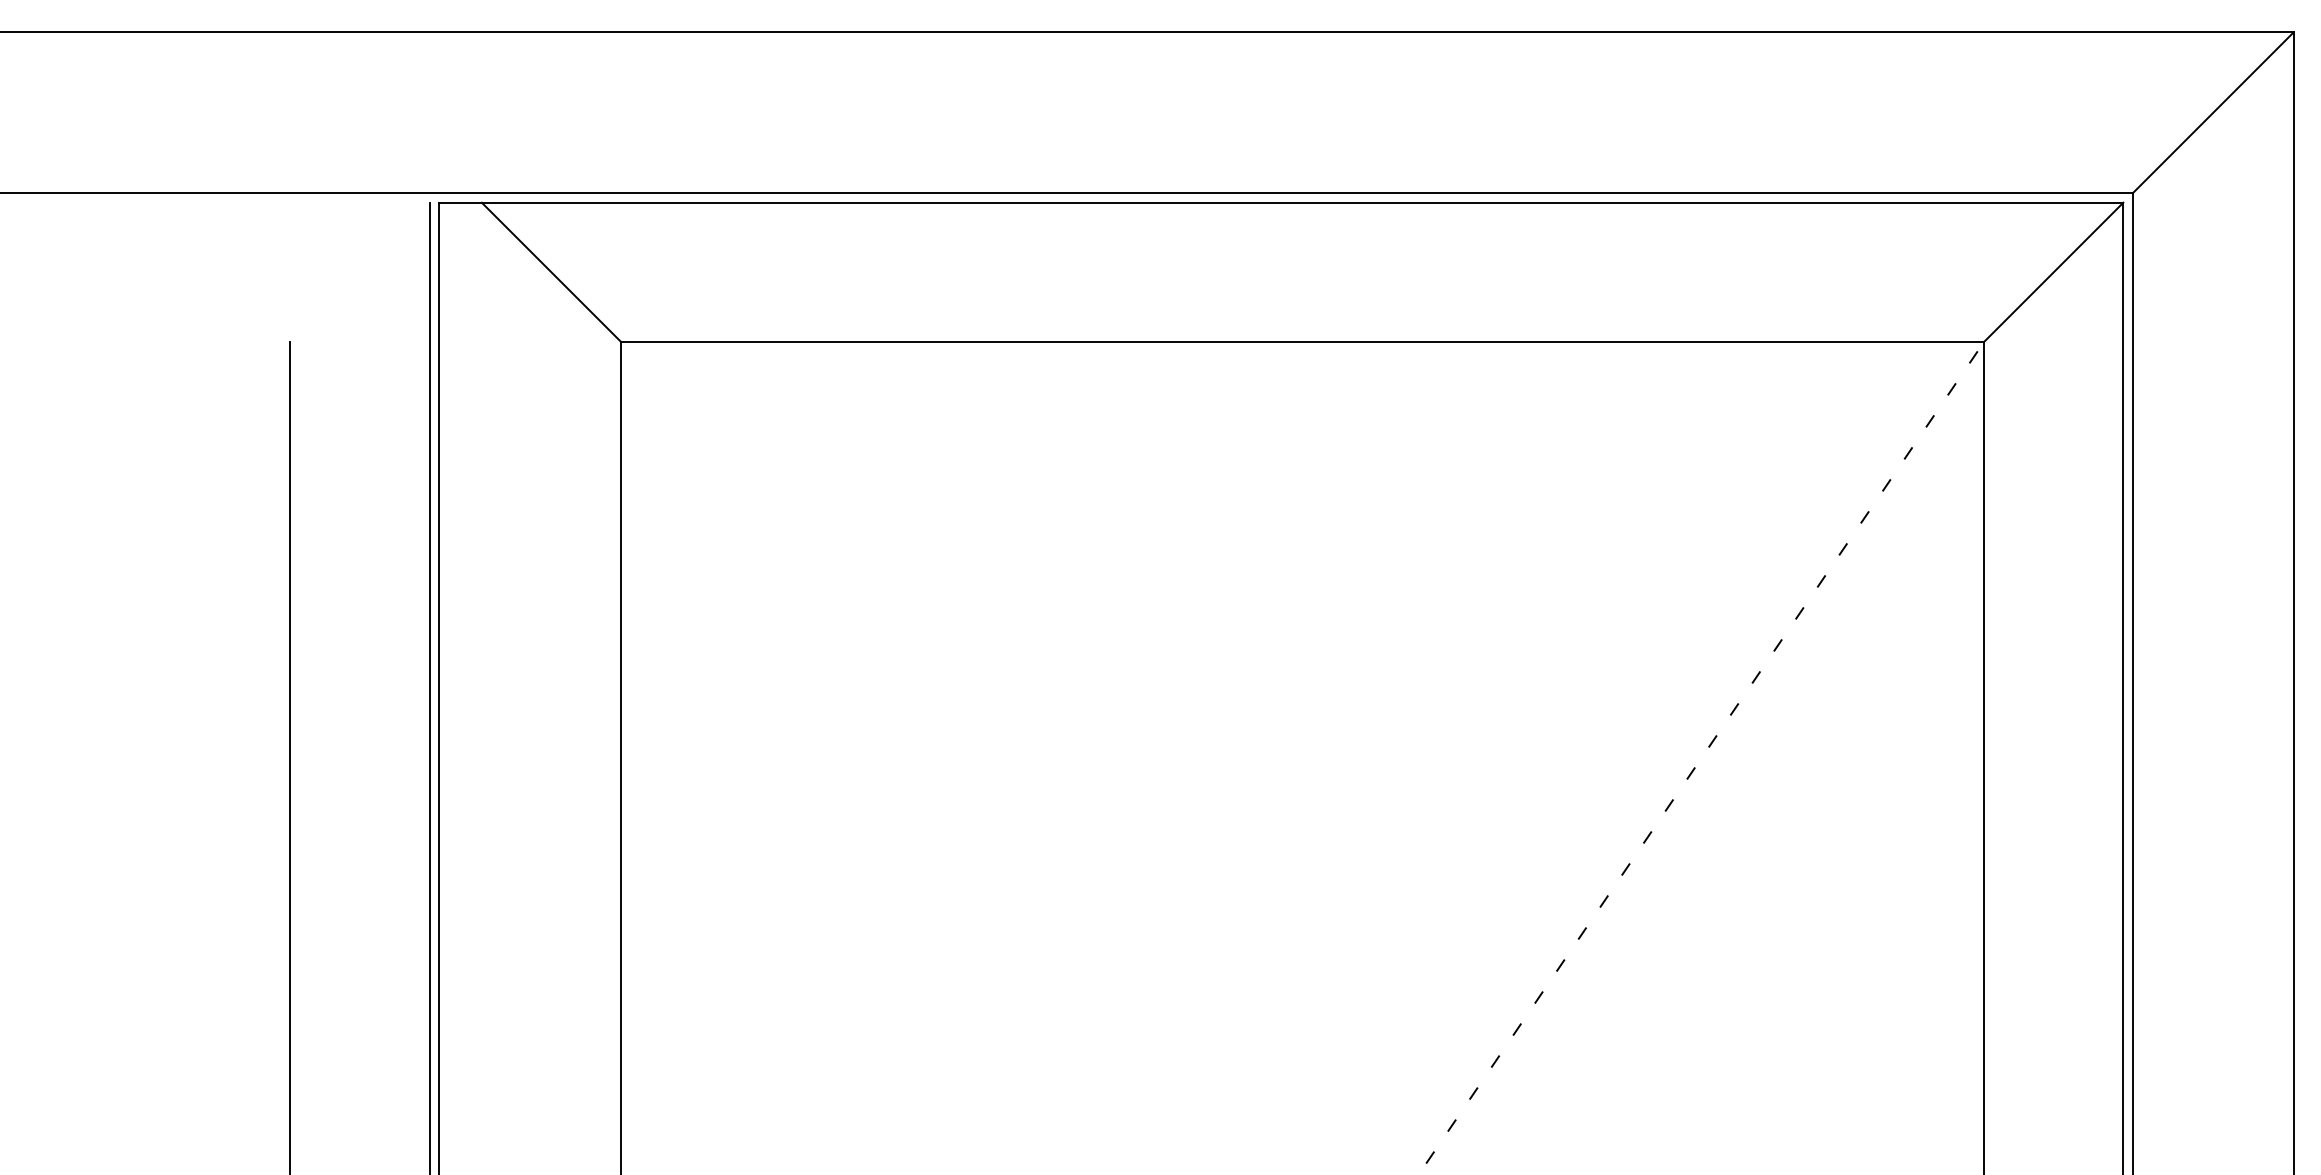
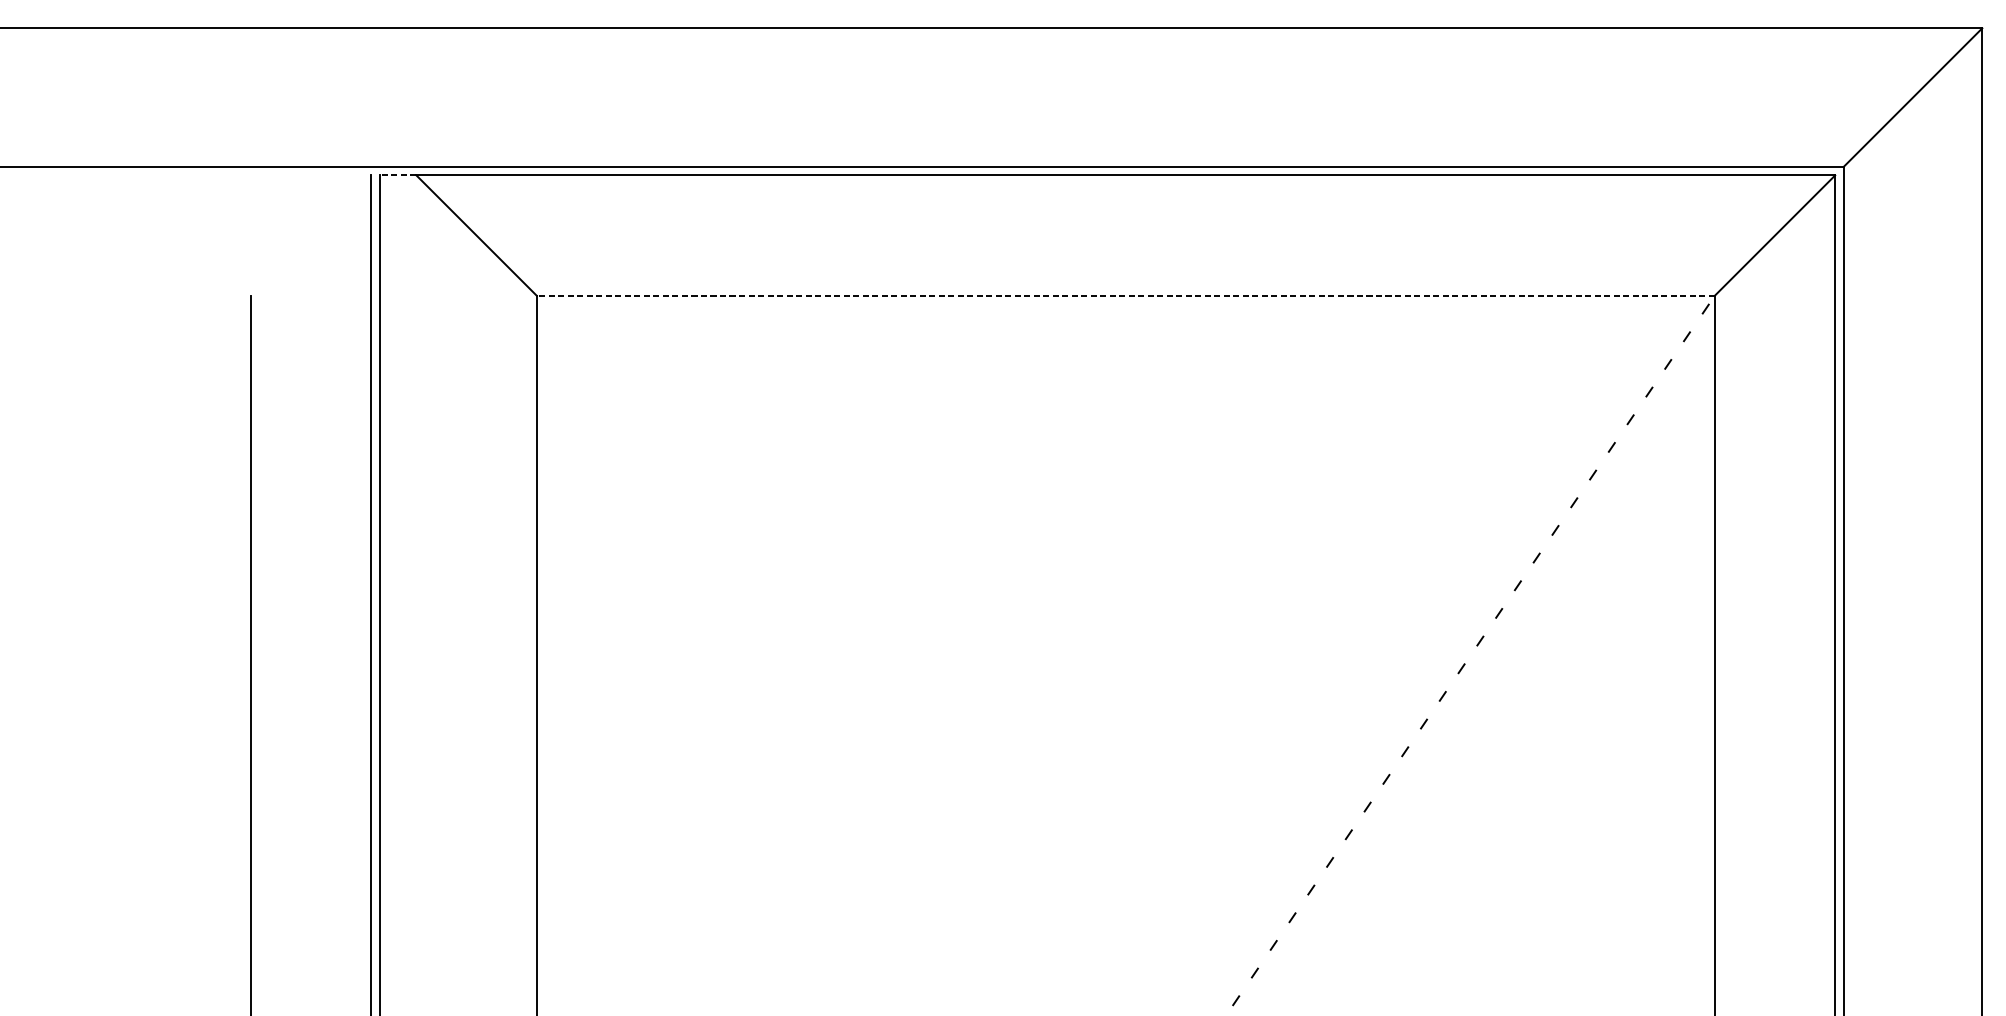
line: (460, 202) -> (397, 175), solid -> dashed
line: (1302, 342) -> (1125, 296), solid -> dashed

